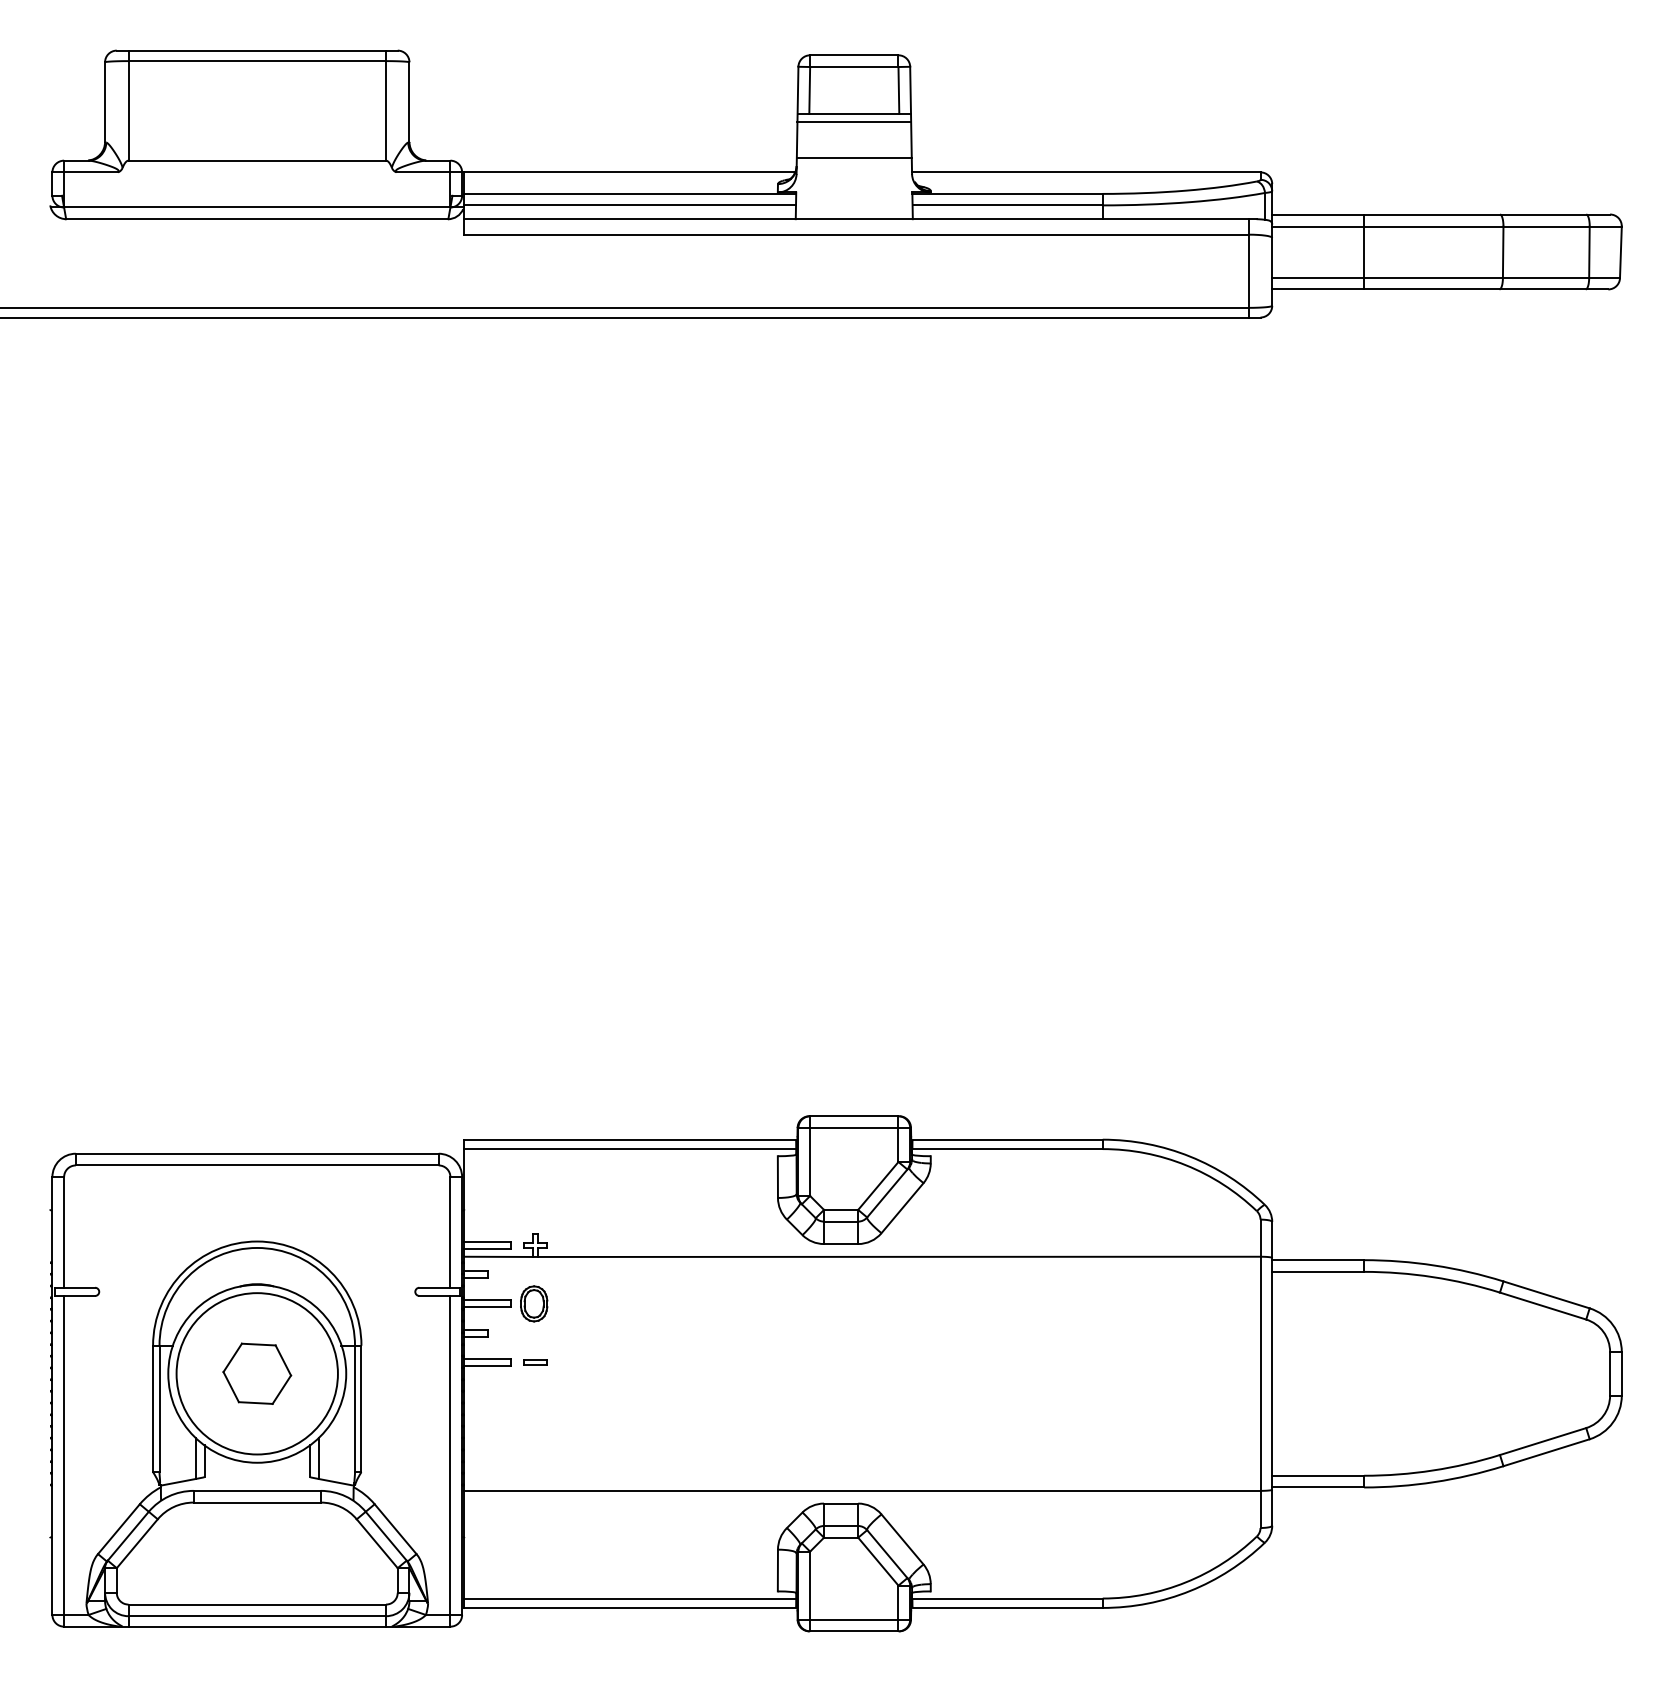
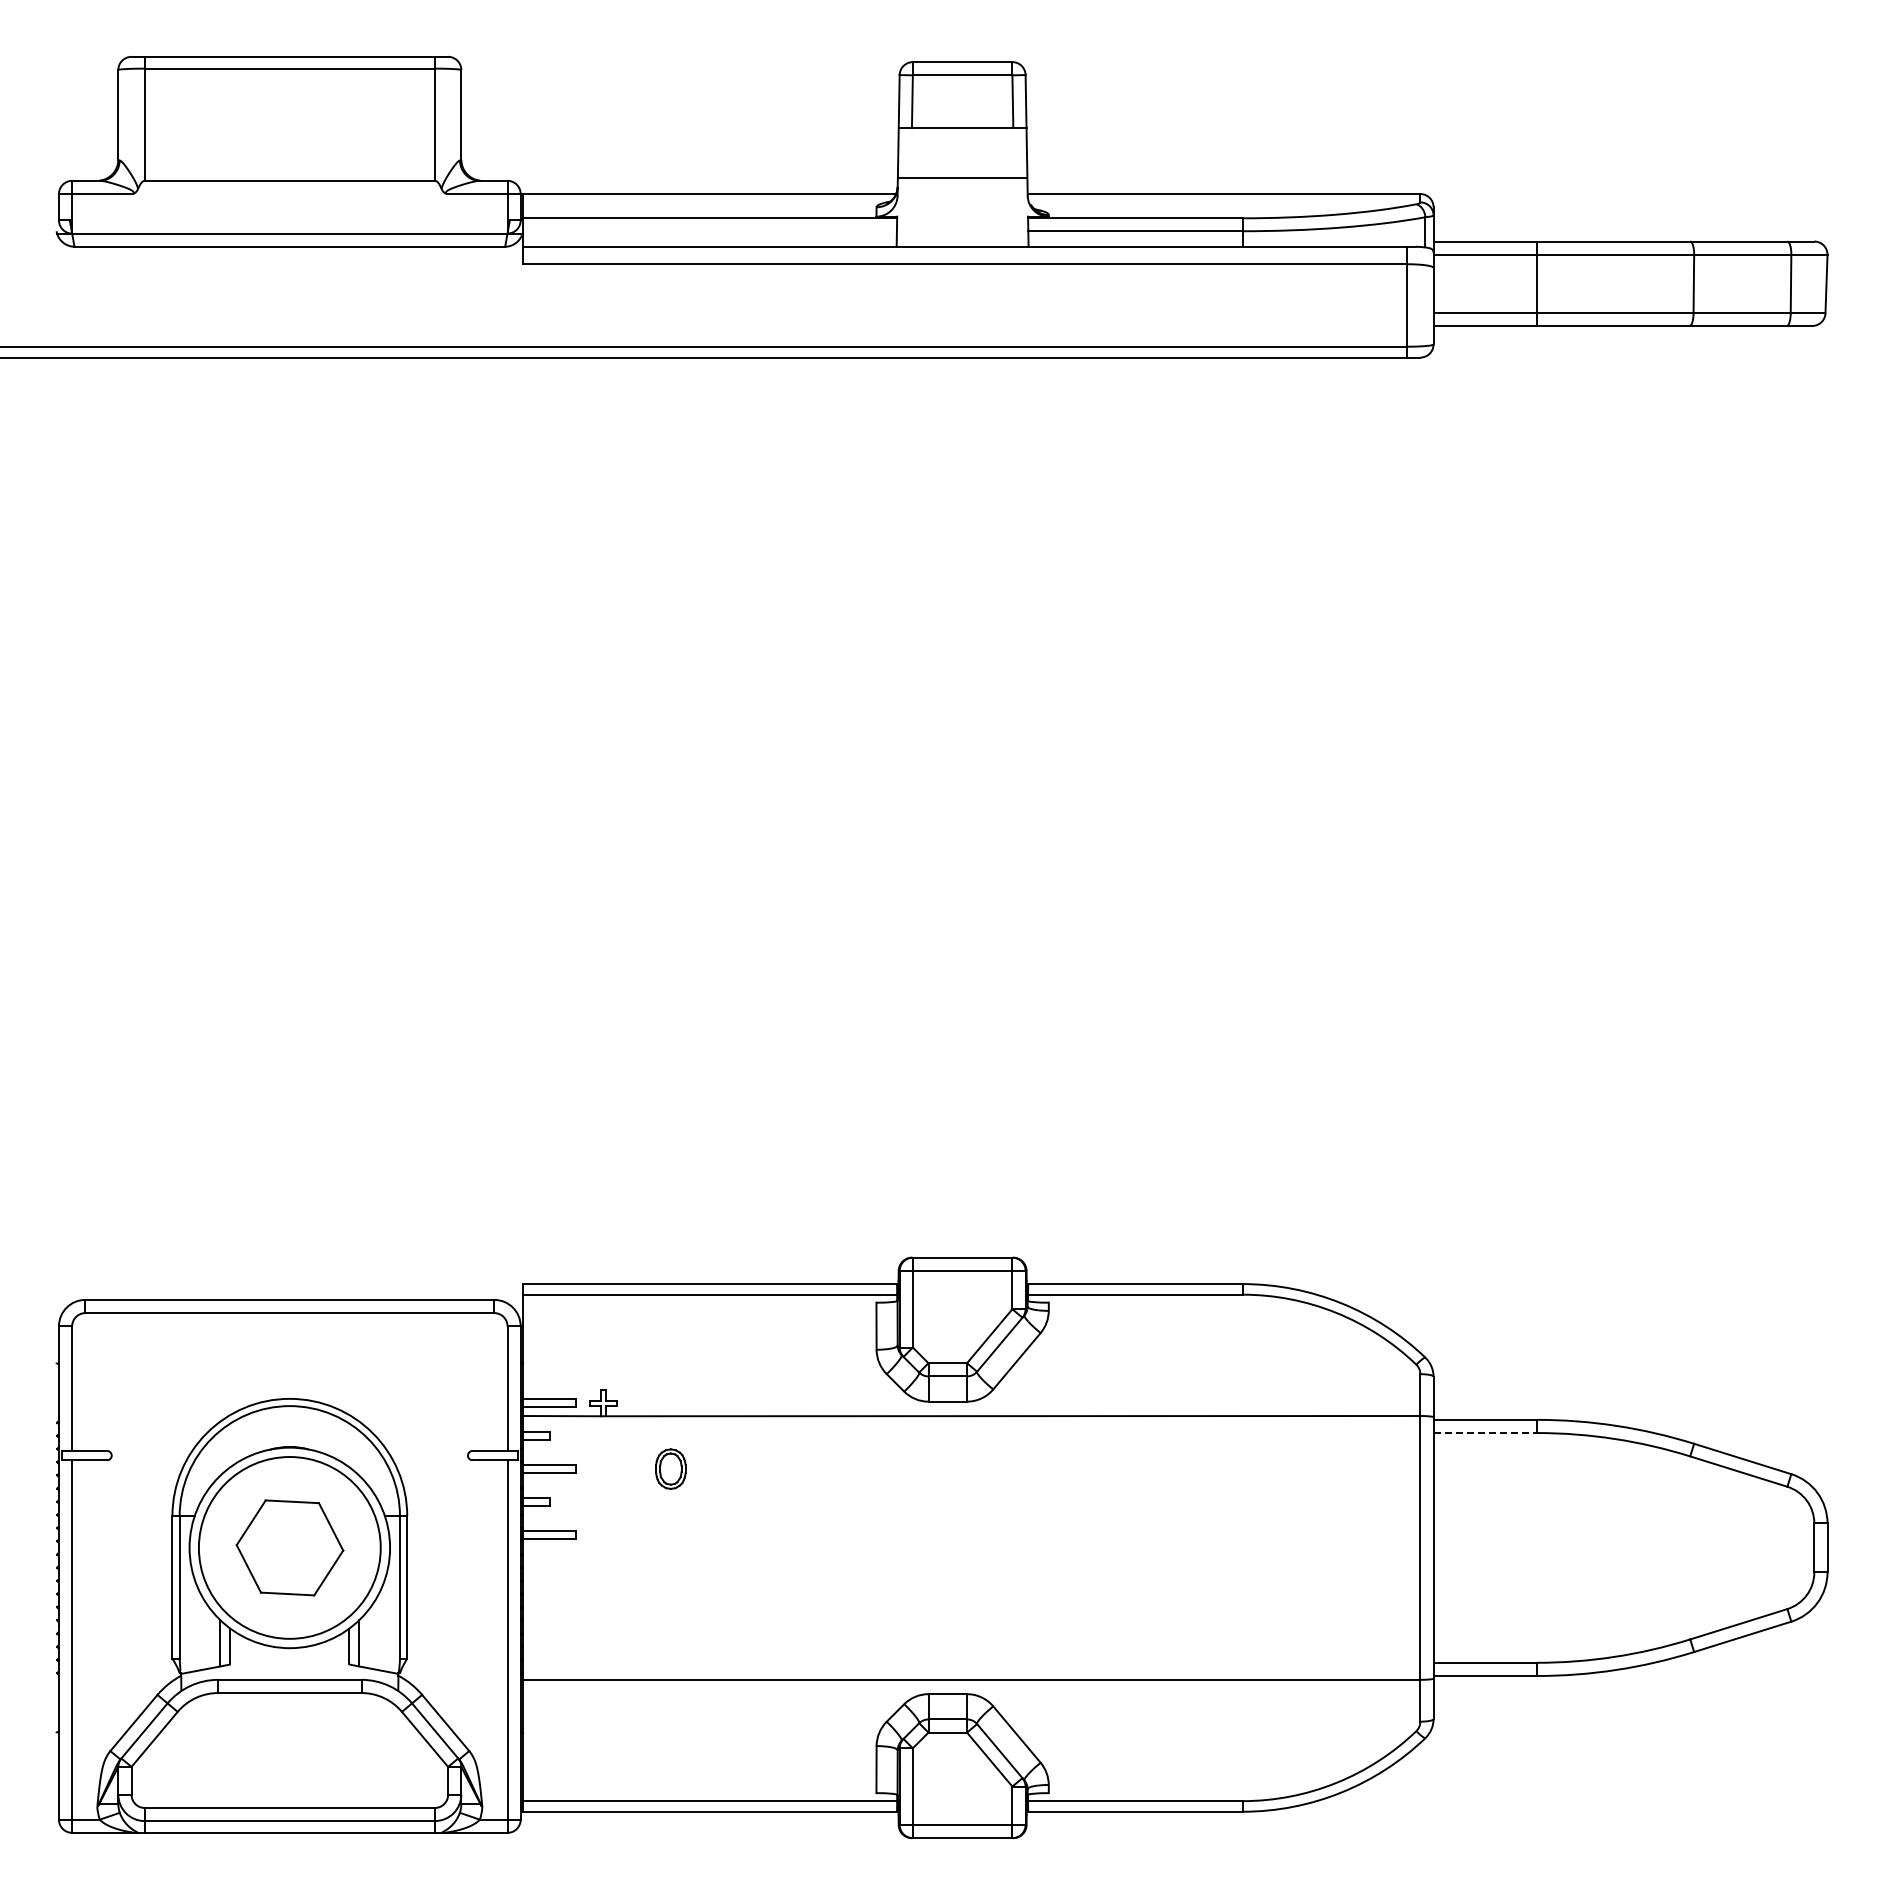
line: (854, 122) -> (962, 137), removed
line: (629, 205) -> (709, 231), removed
line: (1318, 1272) -> (1485, 1433), solid -> dashed
part: (533, 1303) -> (670, 1468), moved
part: (535, 1361) -> (603, 1534), removed
part: (256, 1373) -> (289, 1547), size x1.4

